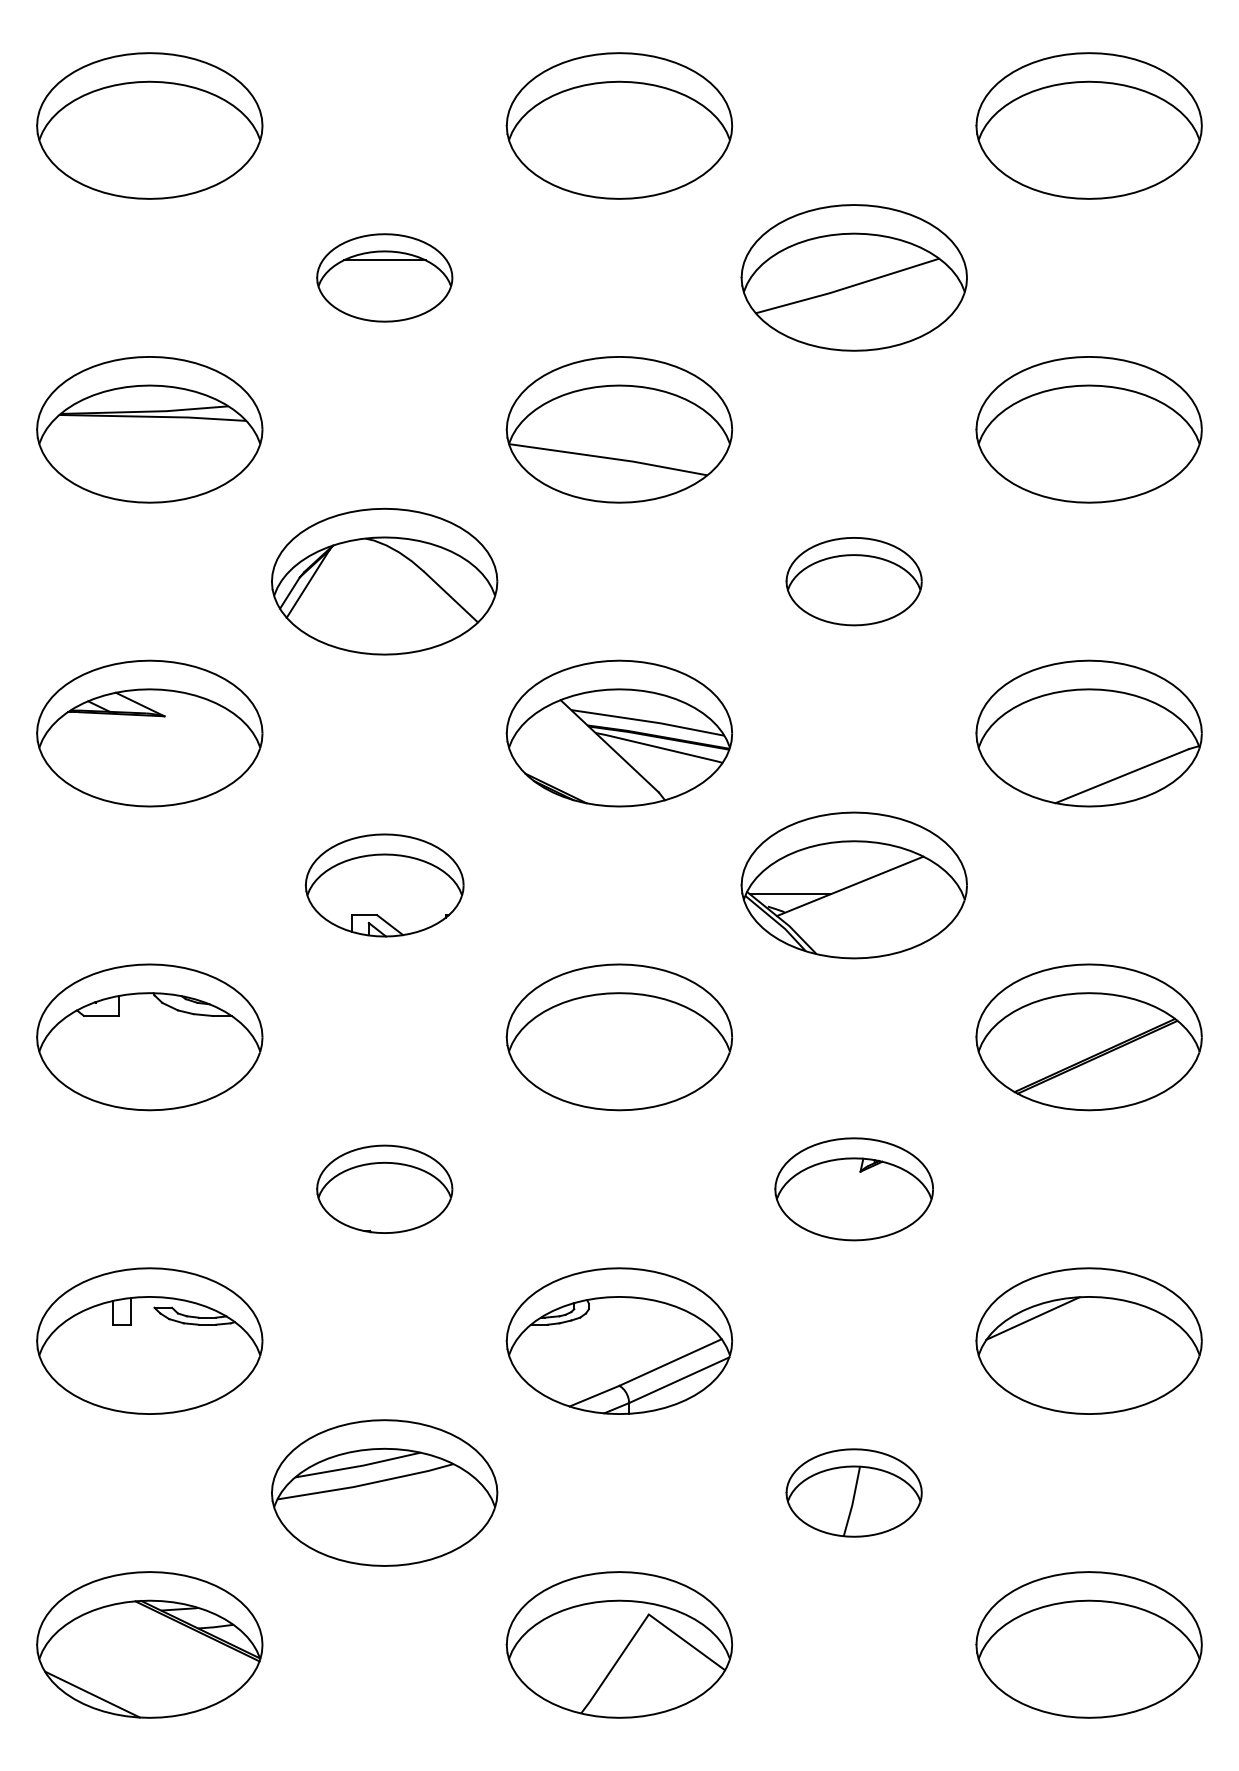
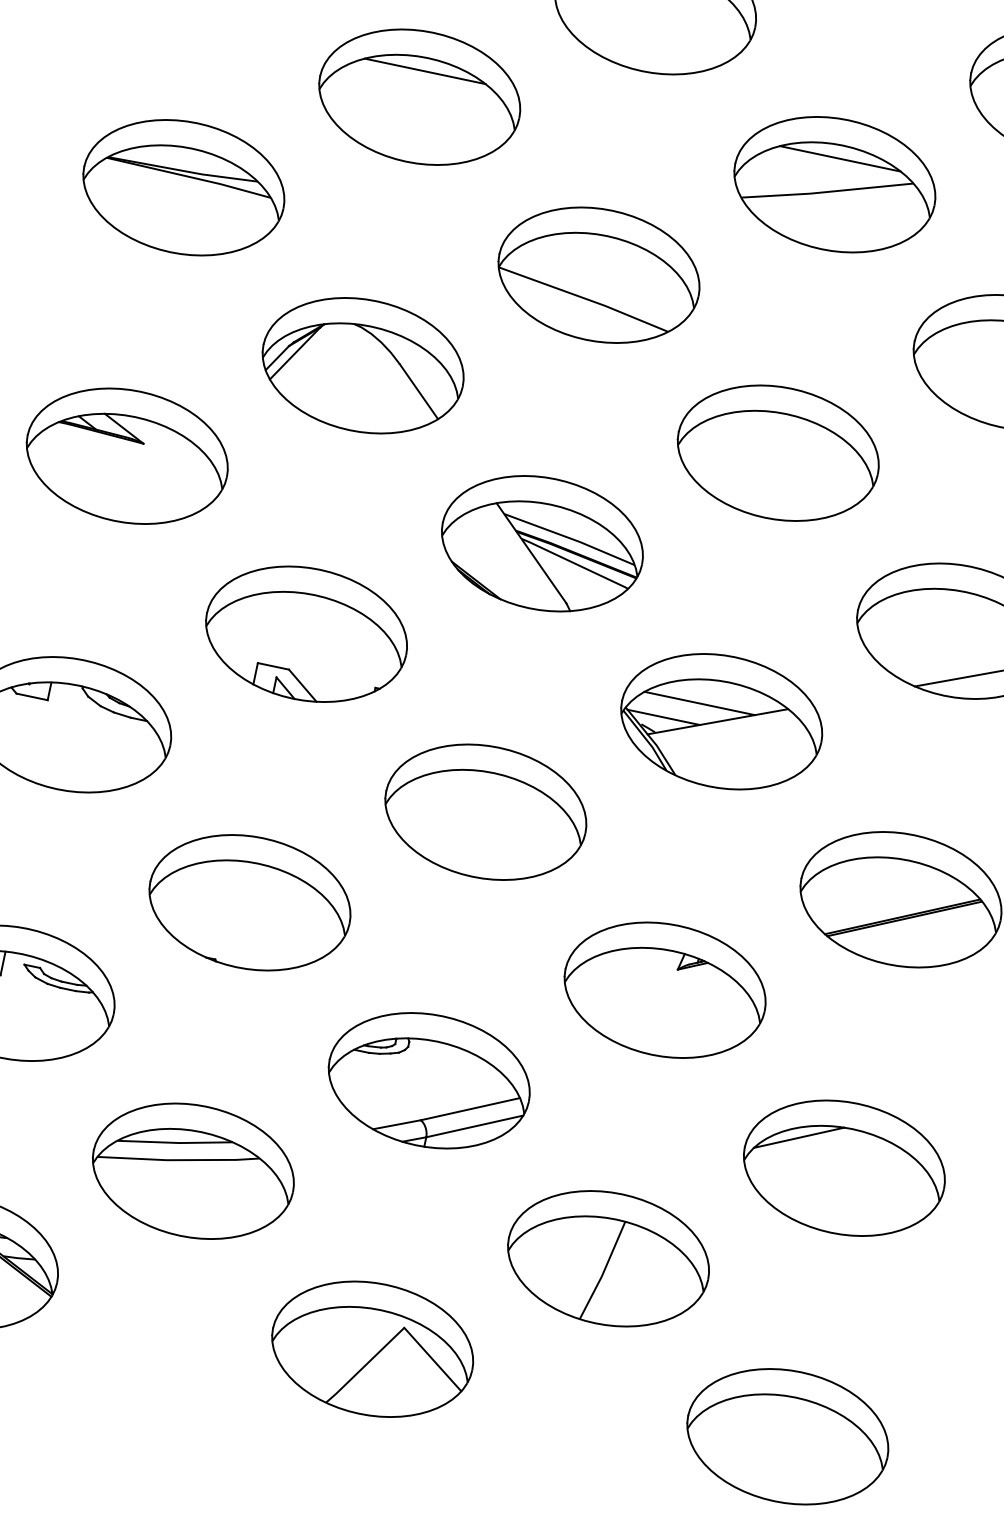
line: (854, 248) -> (840, 158), added
part: (384, 277) -> (419, 96), size x1.67
part: (853, 581) -> (777, 452), size x1.67
line: (825, 870) -> (699, 703), added
part: (384, 885) -> (306, 634), size x1.43
part: (384, 1189) -> (249, 902), size x1.67
part: (853, 1189) -> (664, 990), size x1.43
part: (853, 1492) -> (607, 1258), size x1.67

